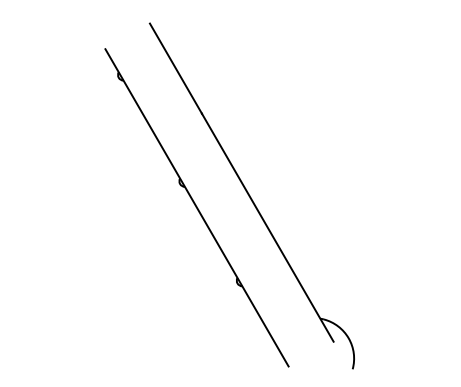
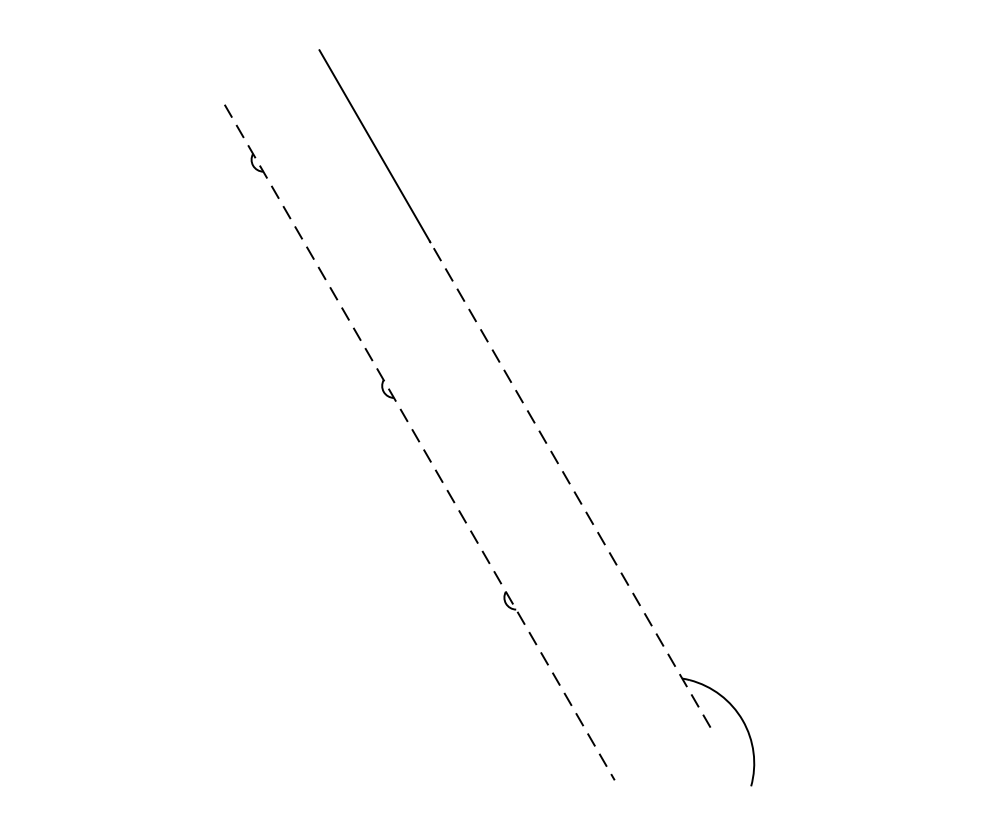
line: (197, 208) -> (420, 443), solid -> dashed
line: (267, 227) -> (569, 484), solid -> dashed

